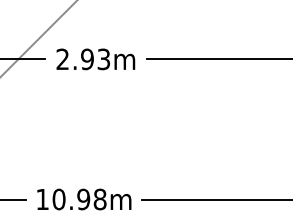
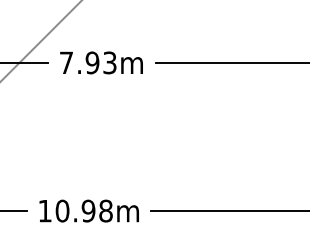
text: (61, 58) -> (65, 62), 2.93m -> 7.93m

